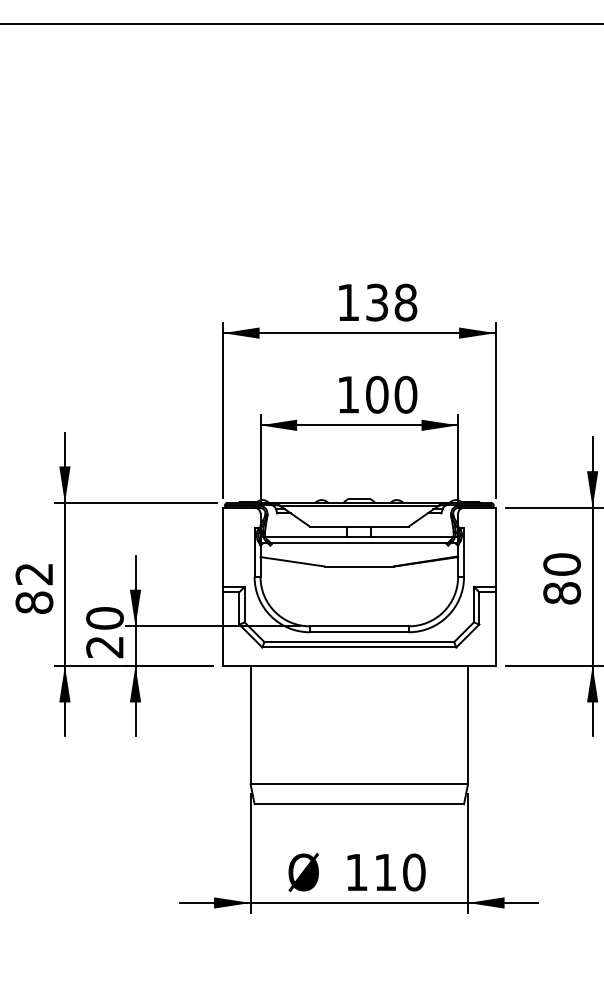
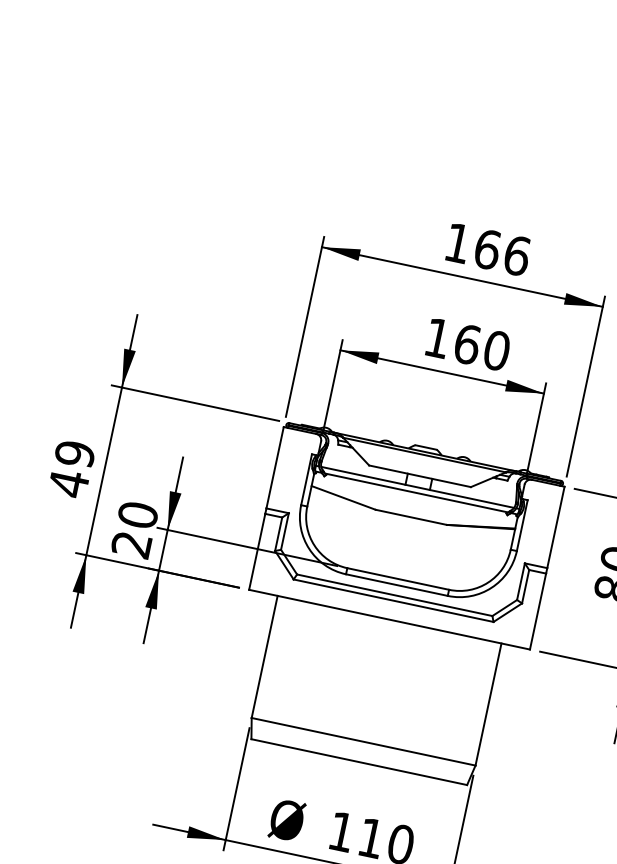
text: (391, 302) -> (502, 252), 138 -> 166
text: (377, 394) -> (467, 344), 100 -> 160
text: (34, 588) -> (71, 468), 82 -> 49

